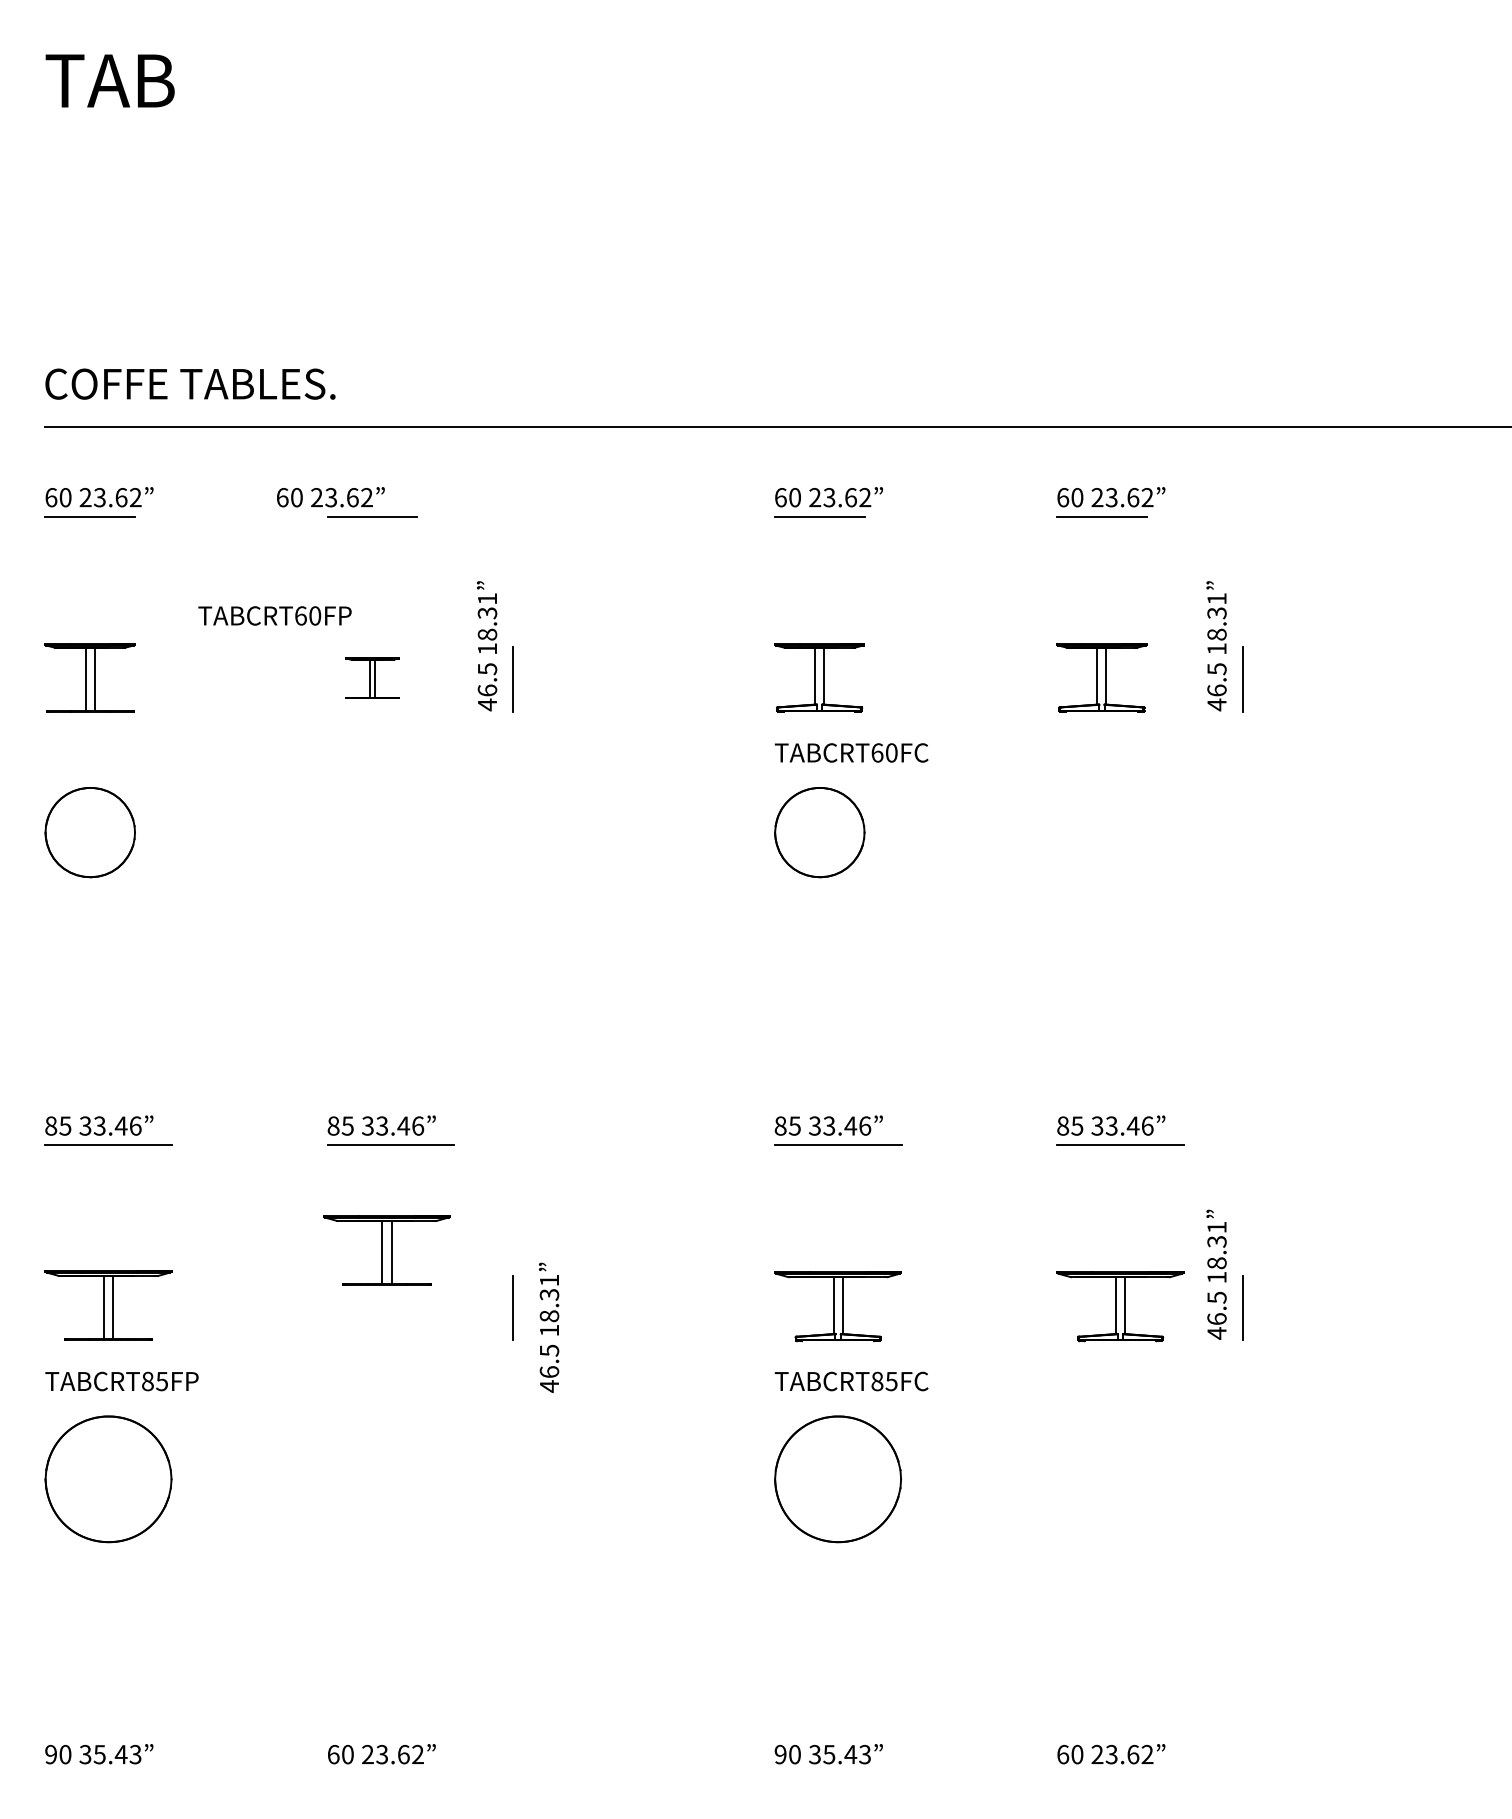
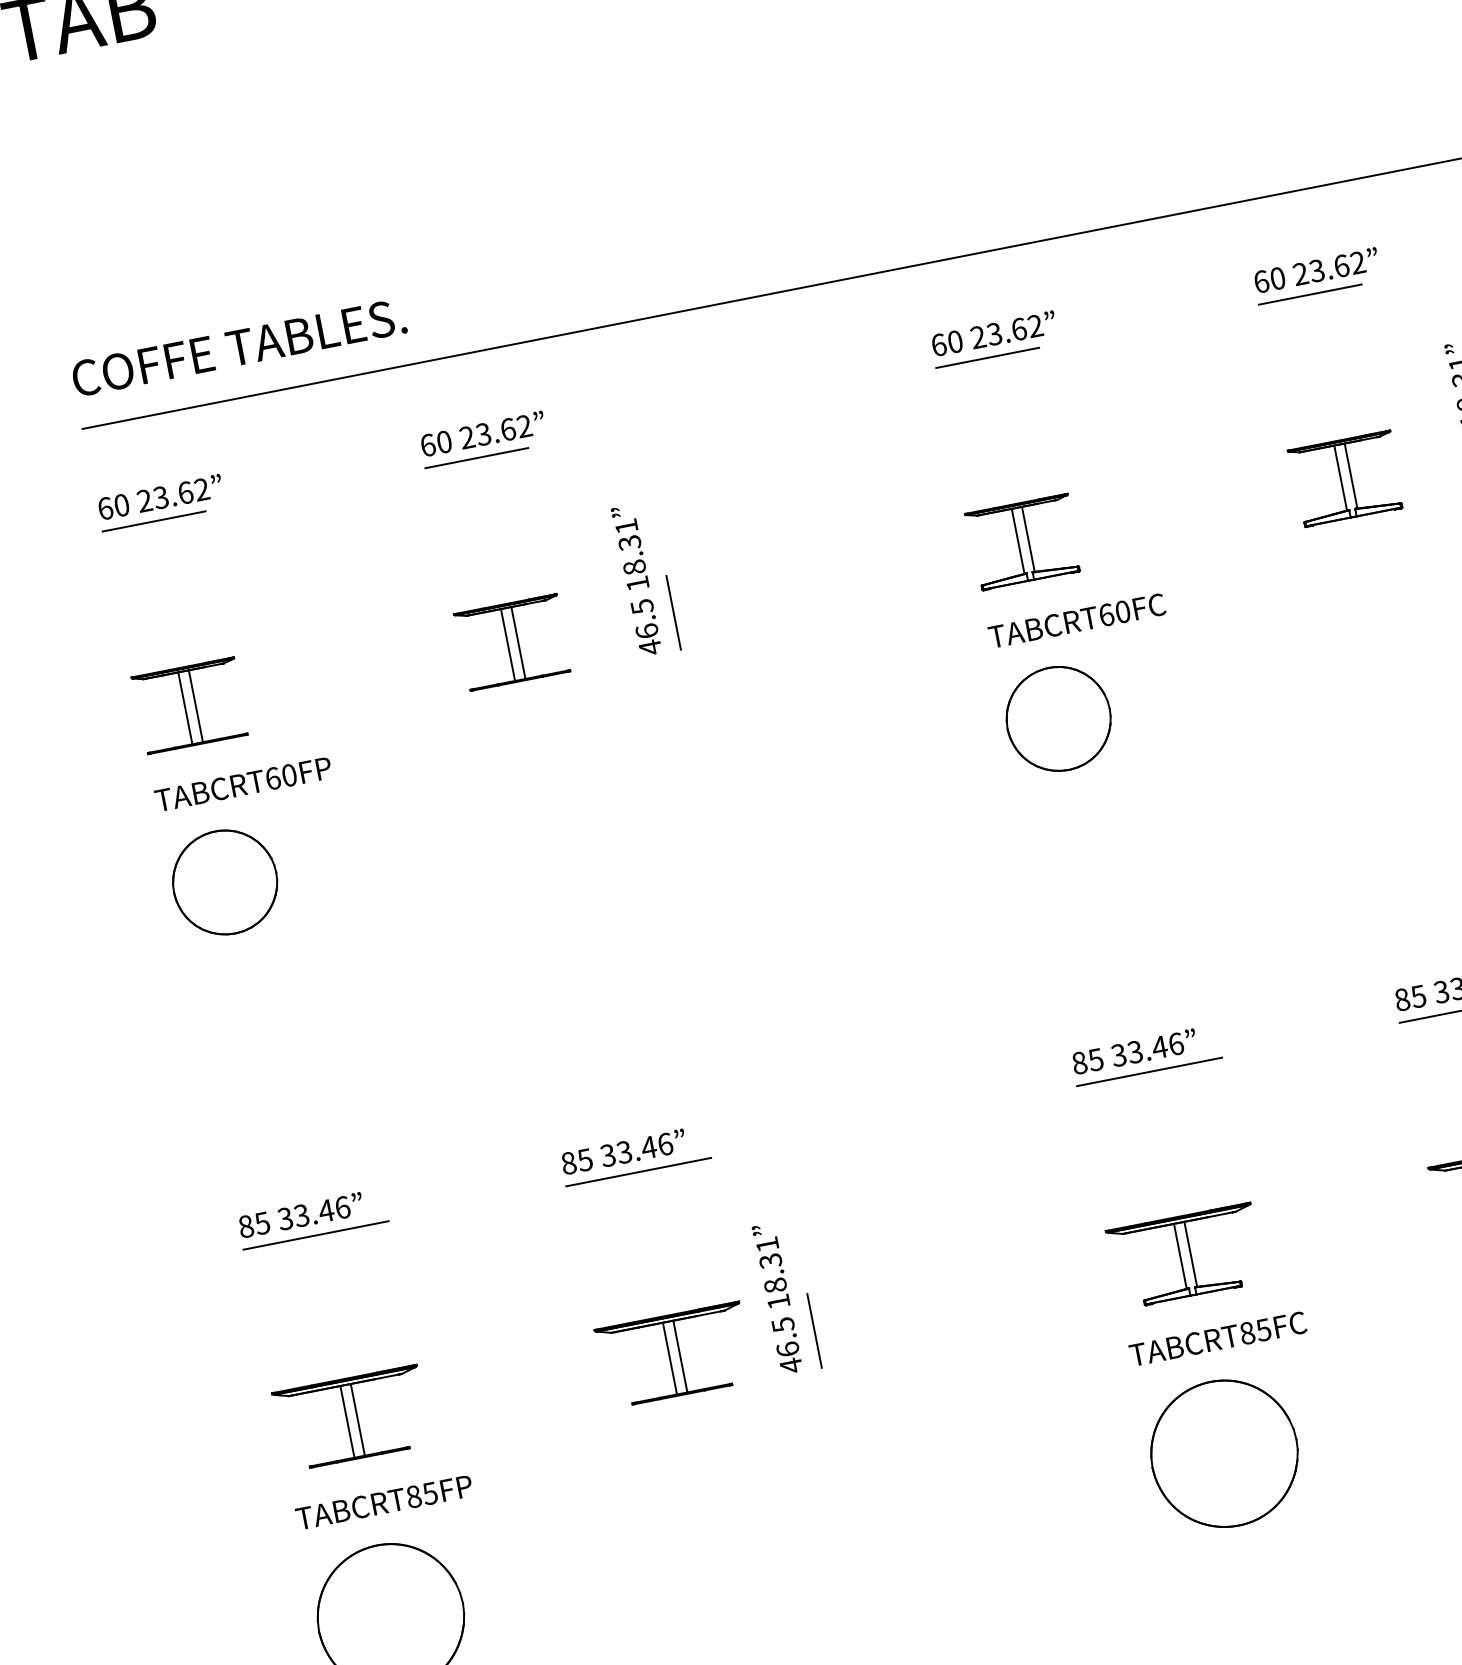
text: (330, 497) -> (482, 434), moved
text: (274, 615) -> (242, 784), moved
part: (372, 677) -> (512, 642), size x1.67
part: (386, 1250) -> (674, 1355), moved
text: (549, 1327) -> (778, 1298), moved

